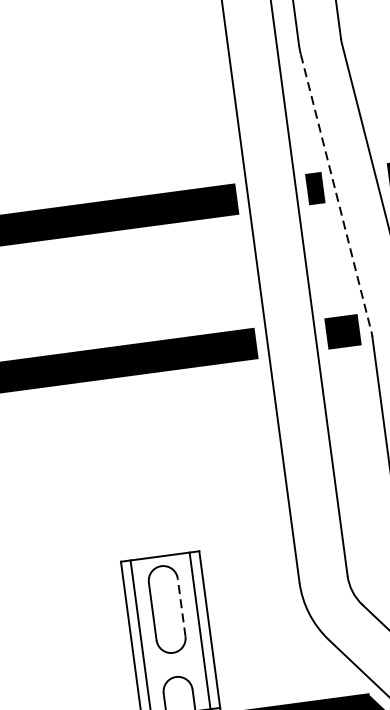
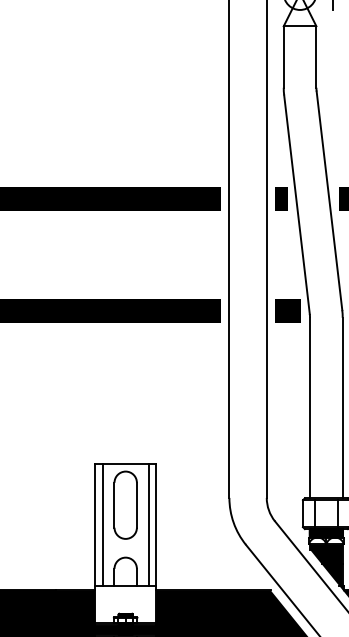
line: (336, 194) -> (297, 205), dashed -> solid
line: (180, 606) -> (136, 504), dashed -> solid

